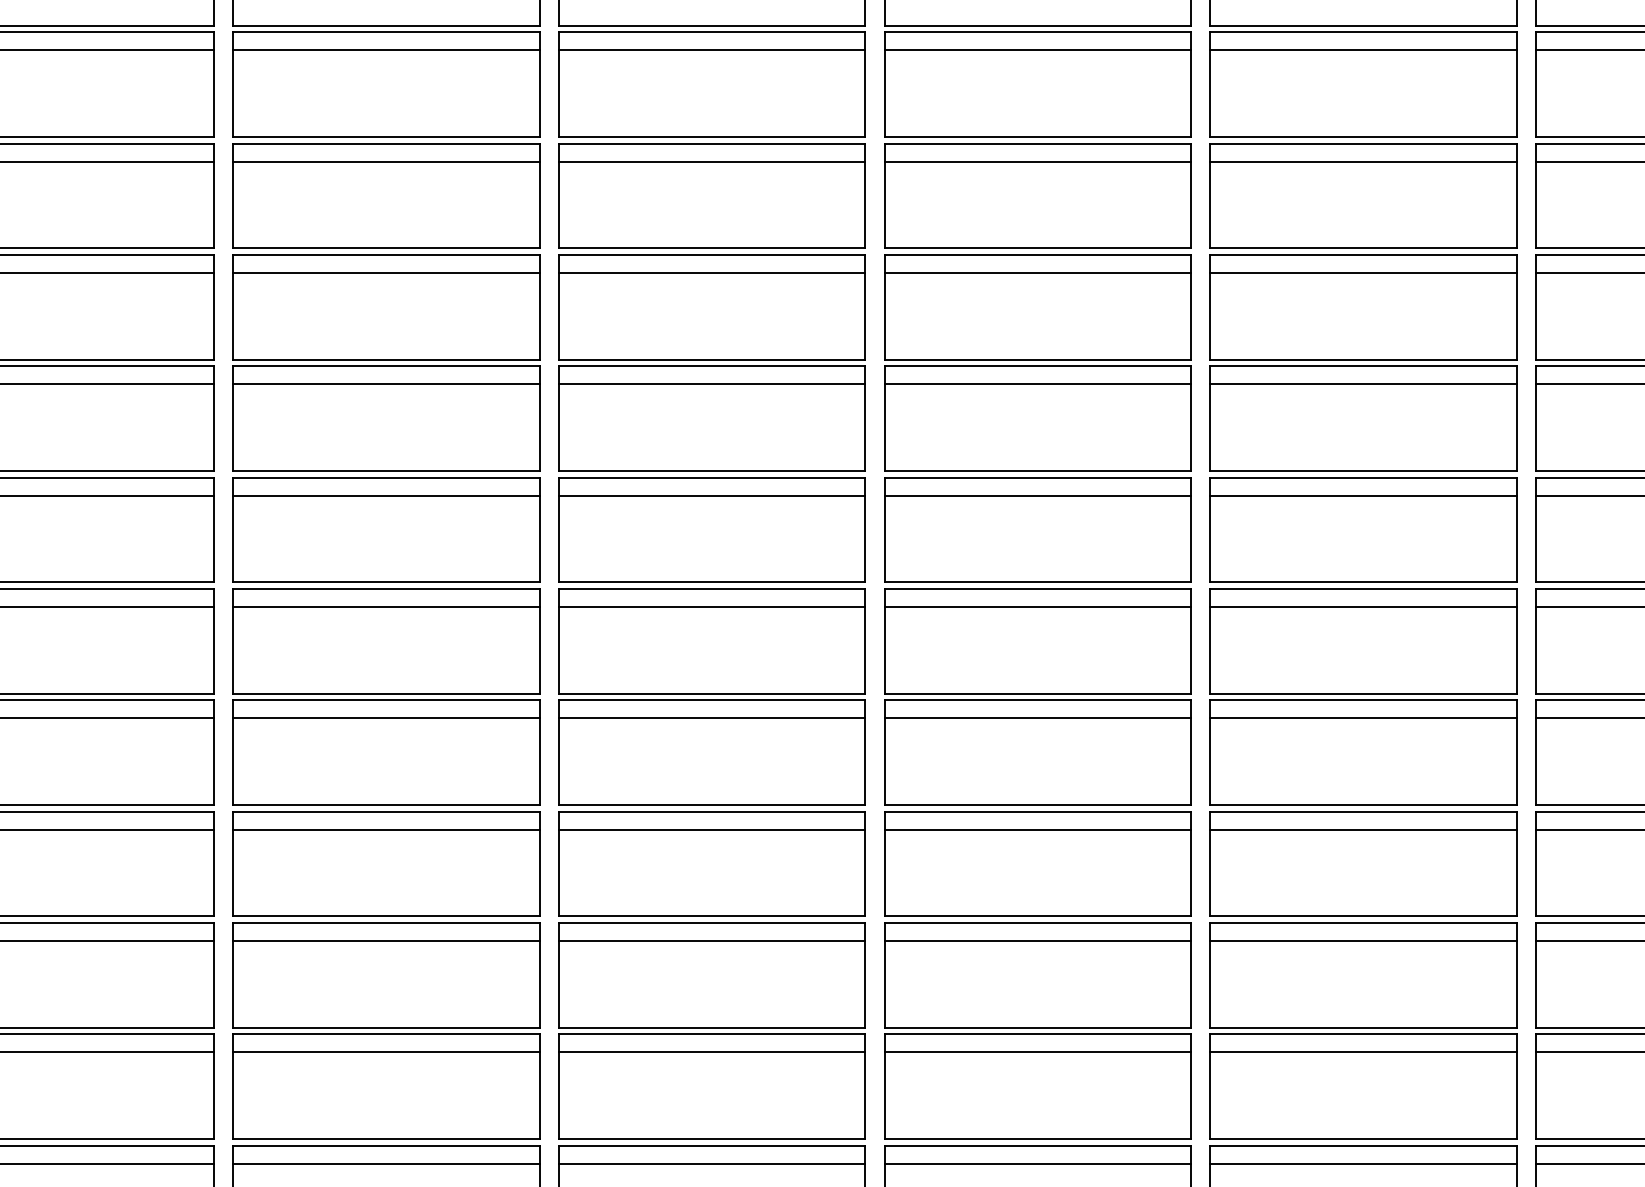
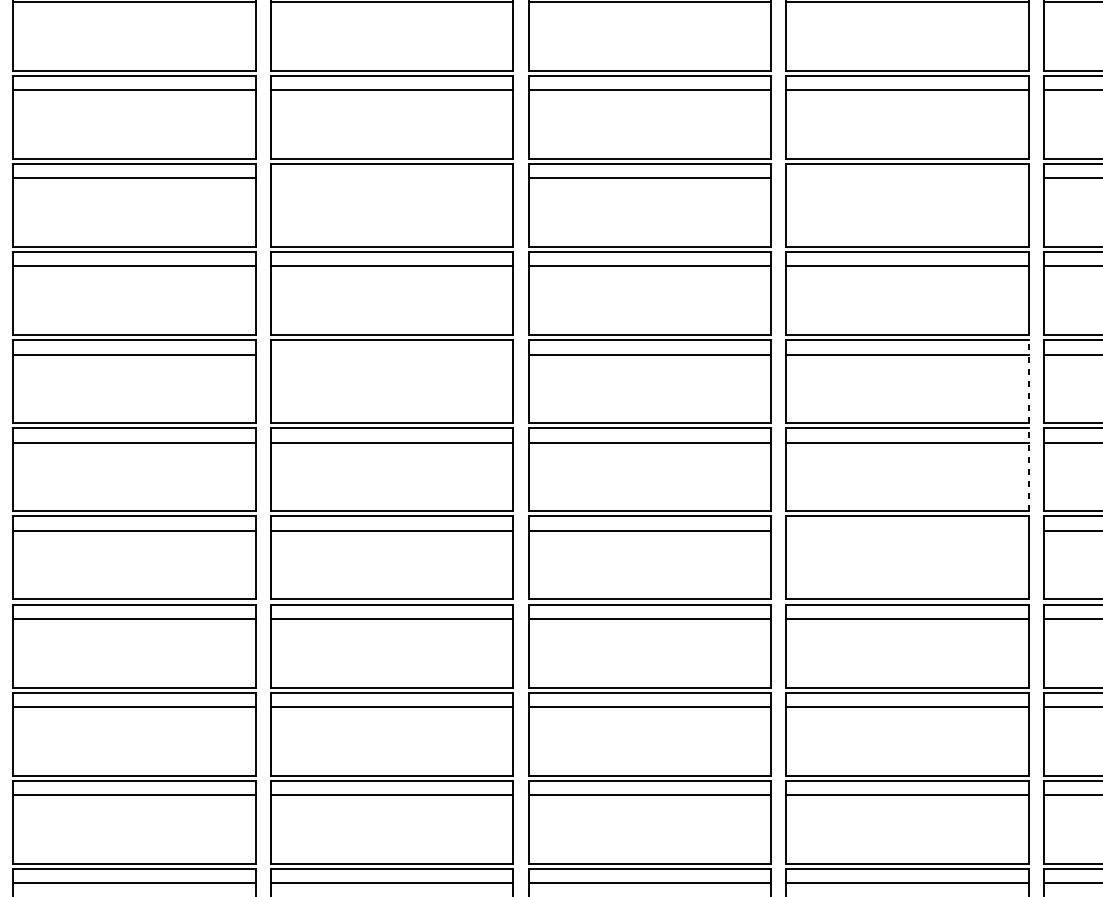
line: (386, 272) -> (392, 178), removed
line: (1037, 272) -> (907, 178), removed
line: (386, 495) -> (392, 354), removed
line: (1191, 529) -> (1029, 381), solid -> dashed
line: (1191, 640) -> (1029, 469), solid -> dashed
line: (1037, 718) -> (907, 530), removed

